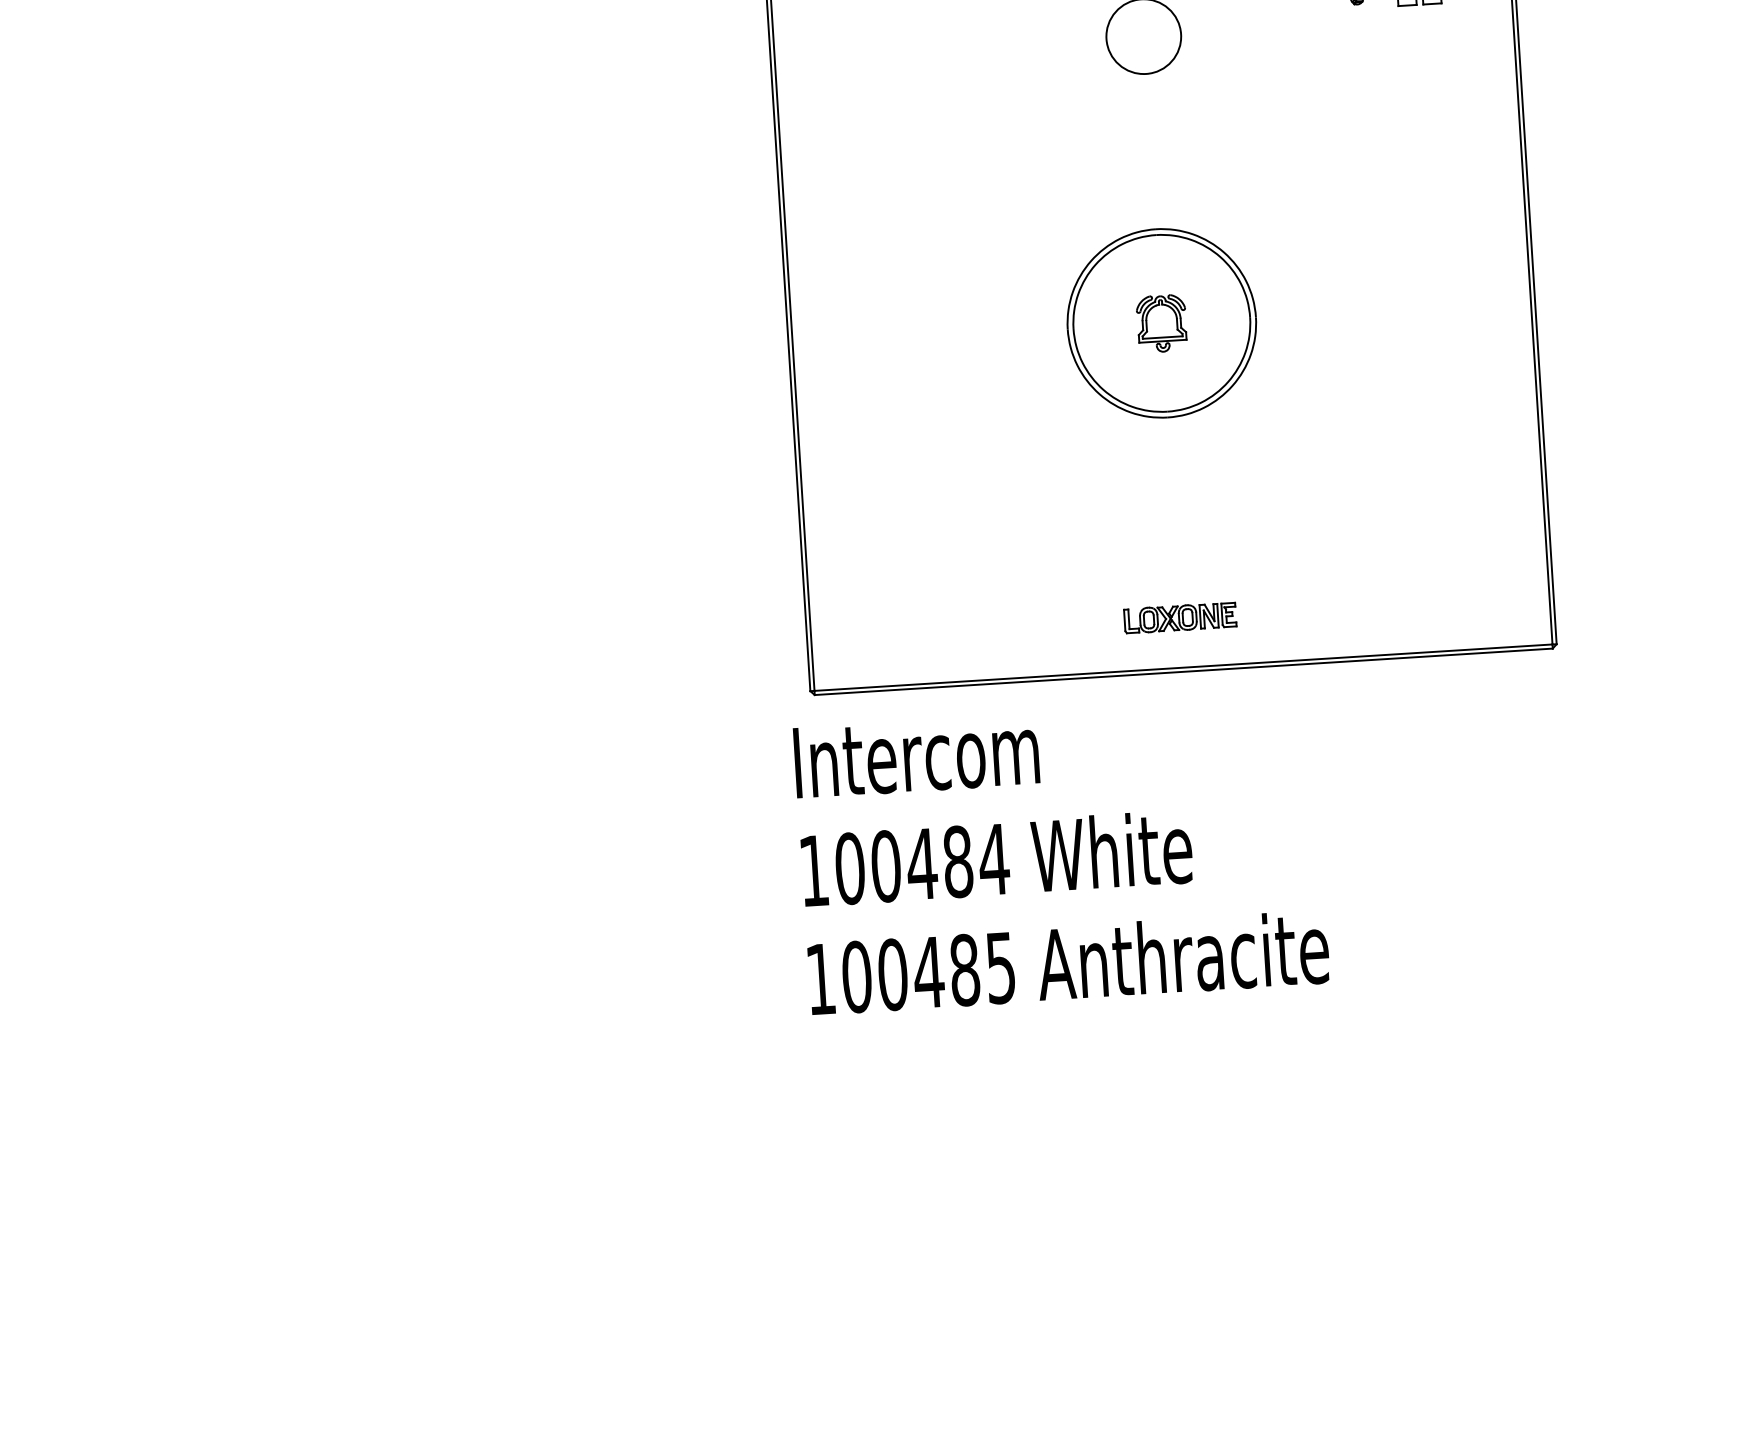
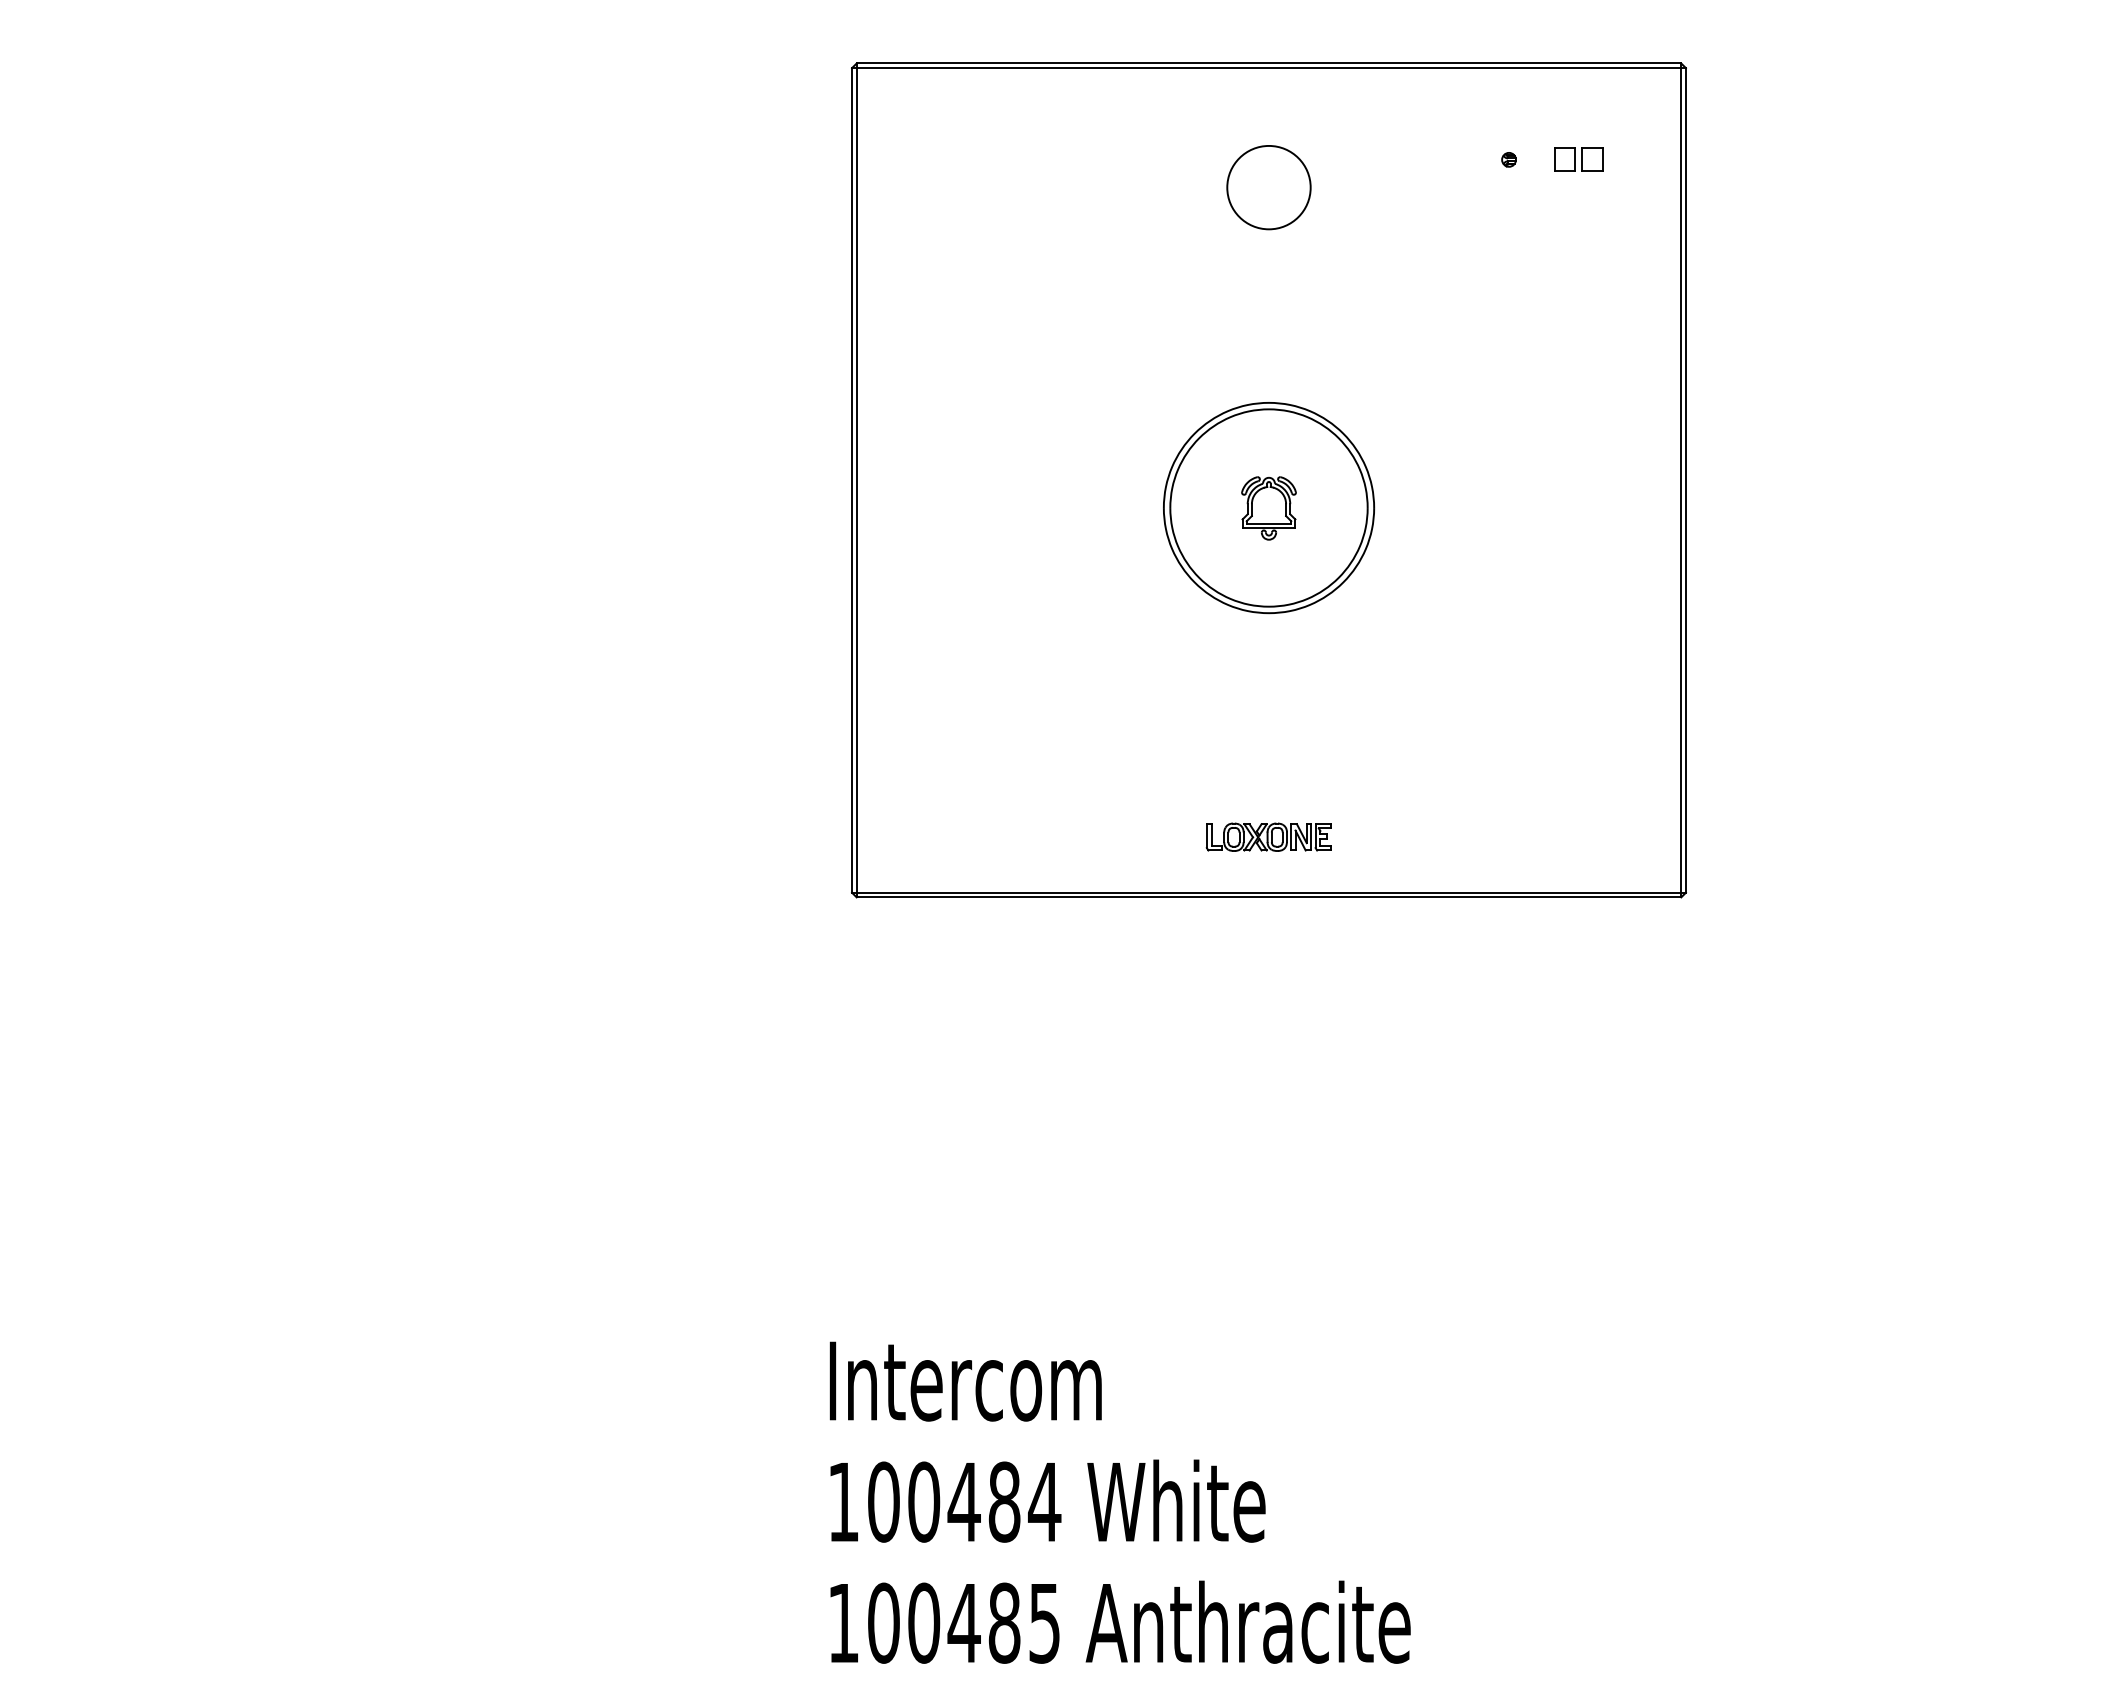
text: (1061, 855) -> (1119, 1502), moved

